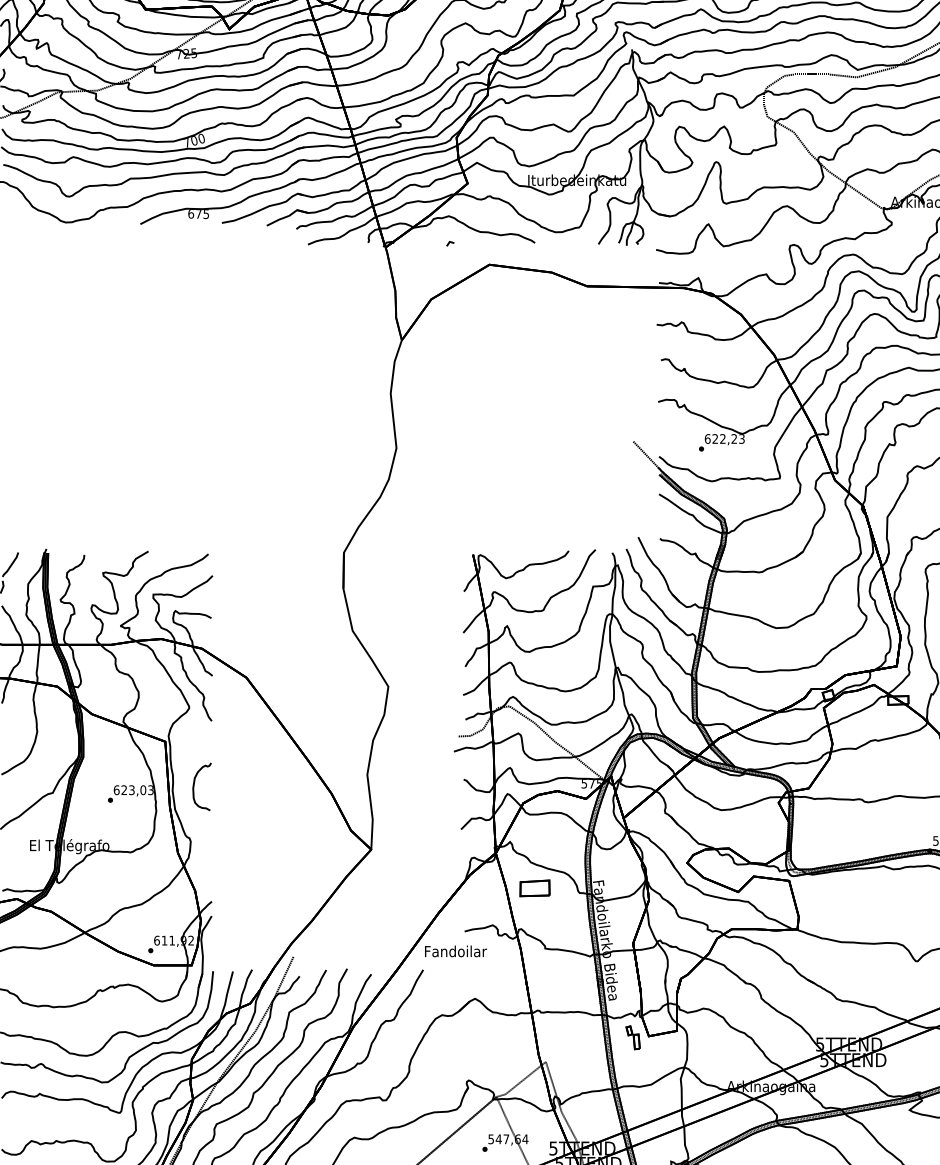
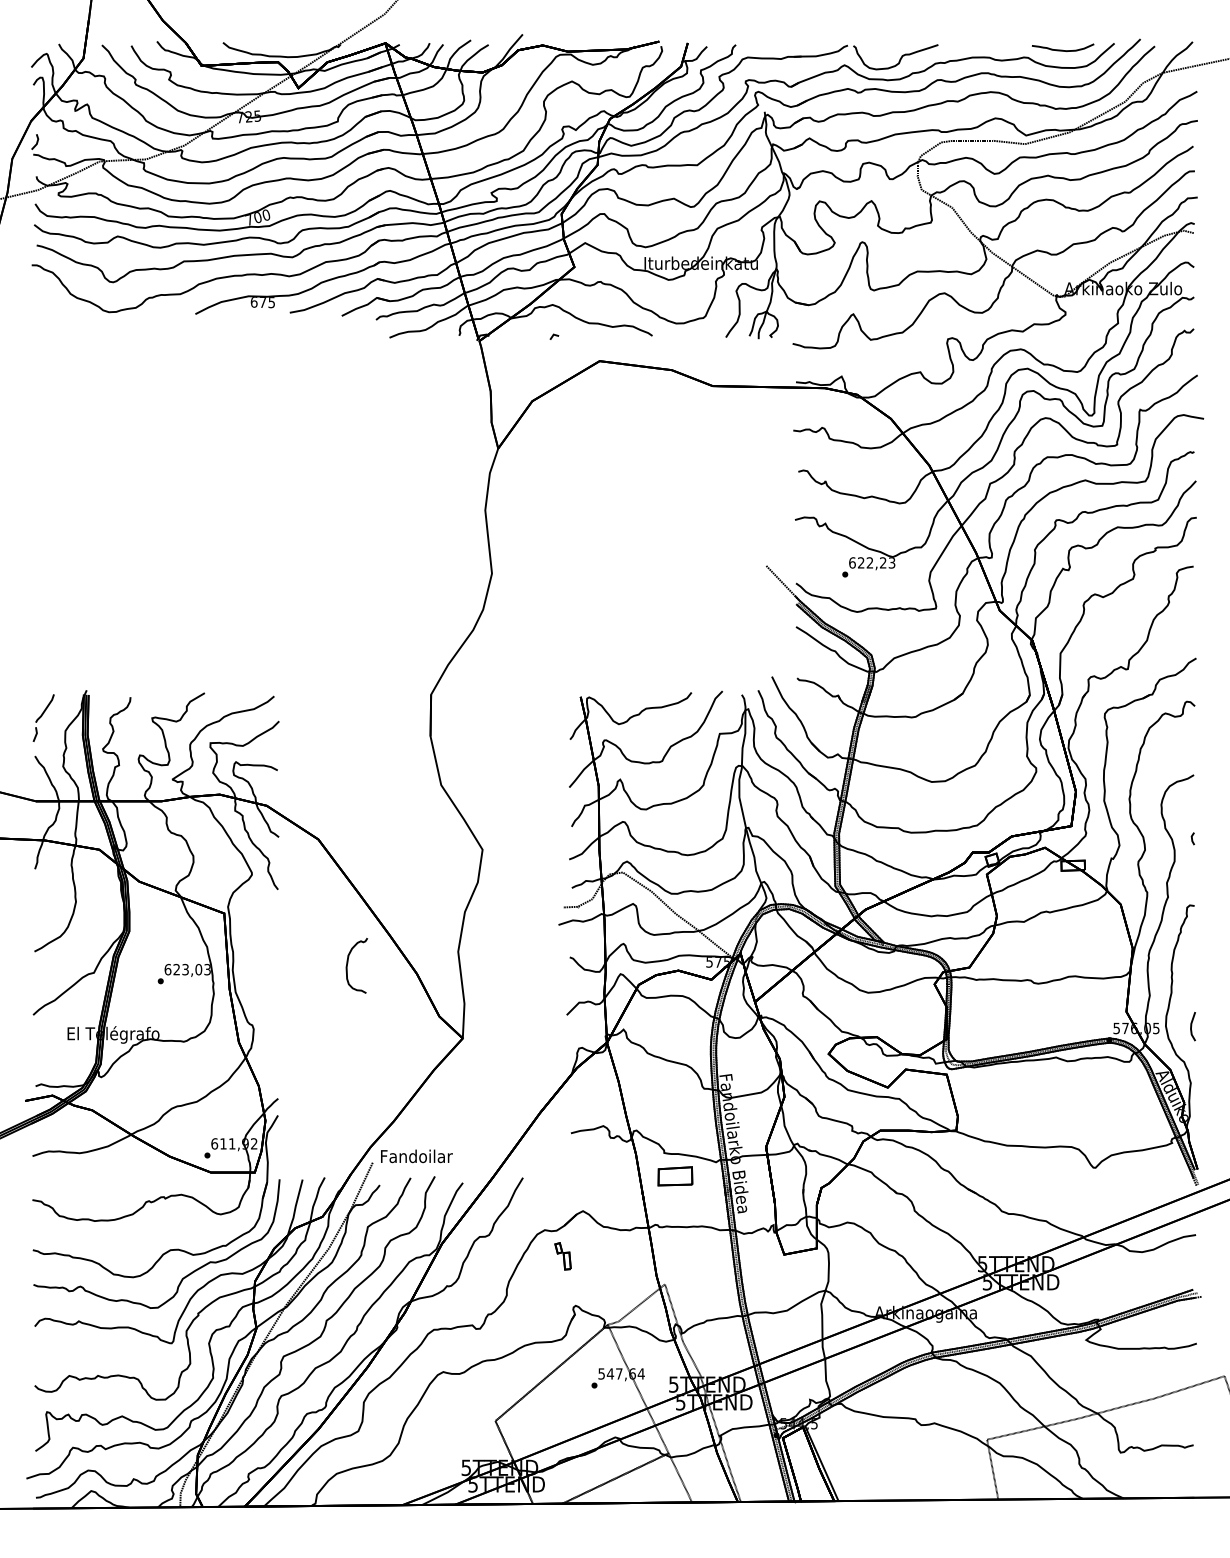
curve: (194, 784) -> (348, 963), moved
part: (535, 888) -> (675, 1176), moved
text: (455, 951) -> (416, 1156), moved
part: (632, 1037) -> (562, 1256), moved

